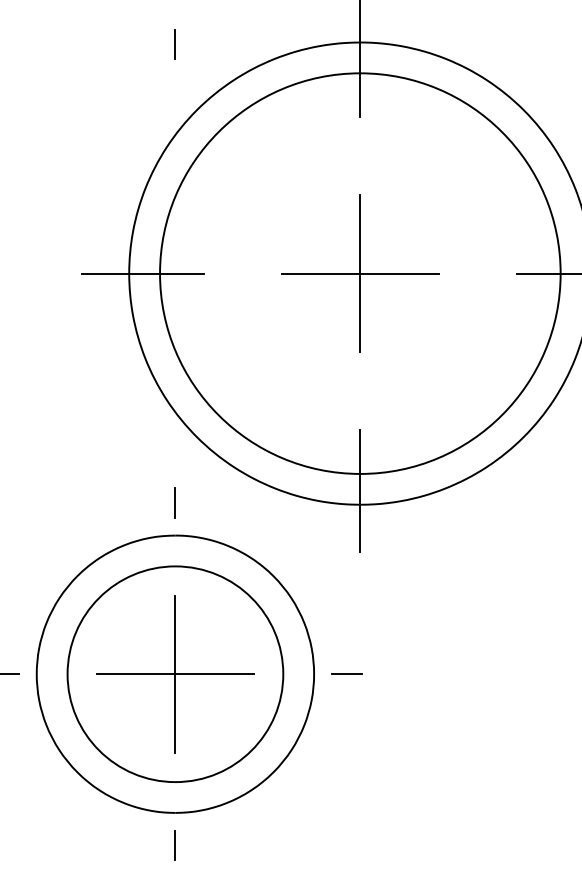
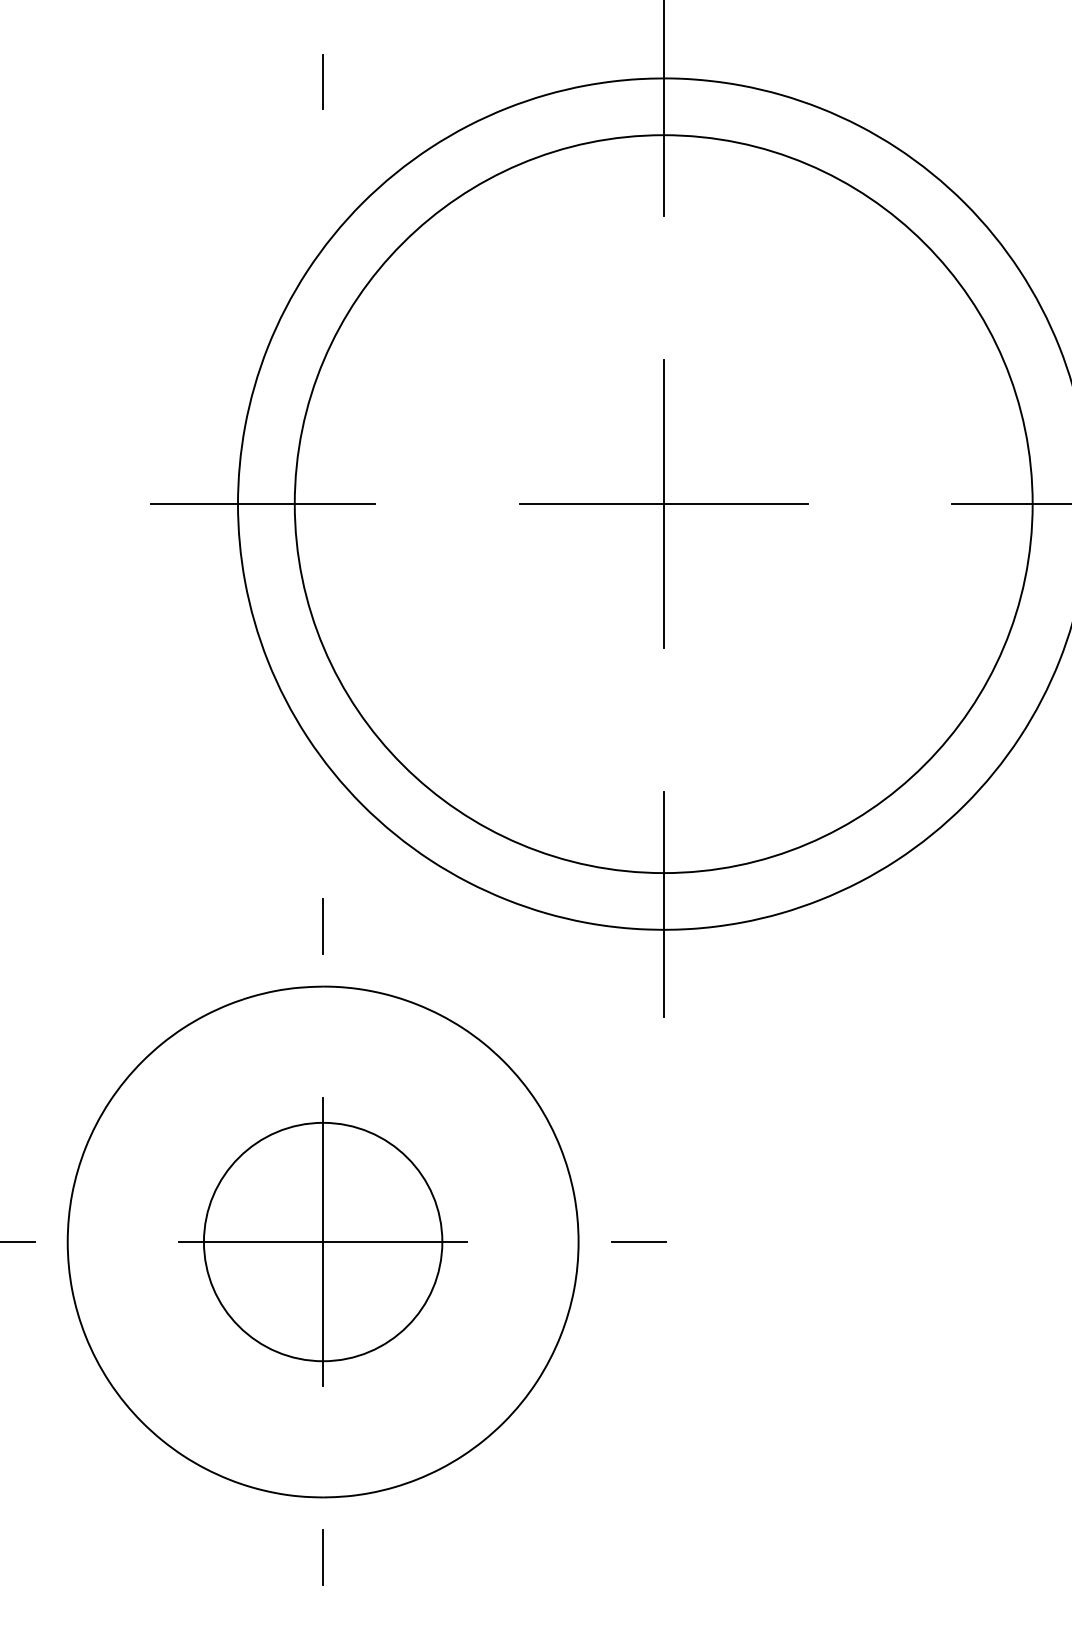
circle: (175, 674) -> (323, 1242), size x0.6

